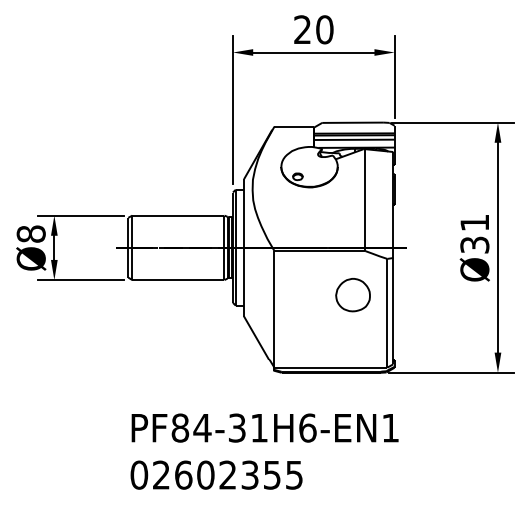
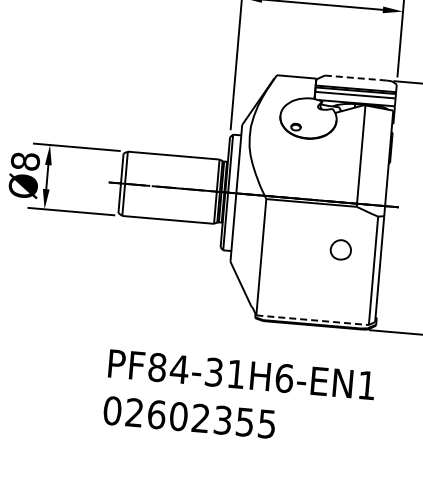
line: (353, 122) -> (356, 77), solid -> dashed
part: (352, 295) -> (340, 250), size x0.6
line: (331, 367) -> (313, 320), solid -> dashed

